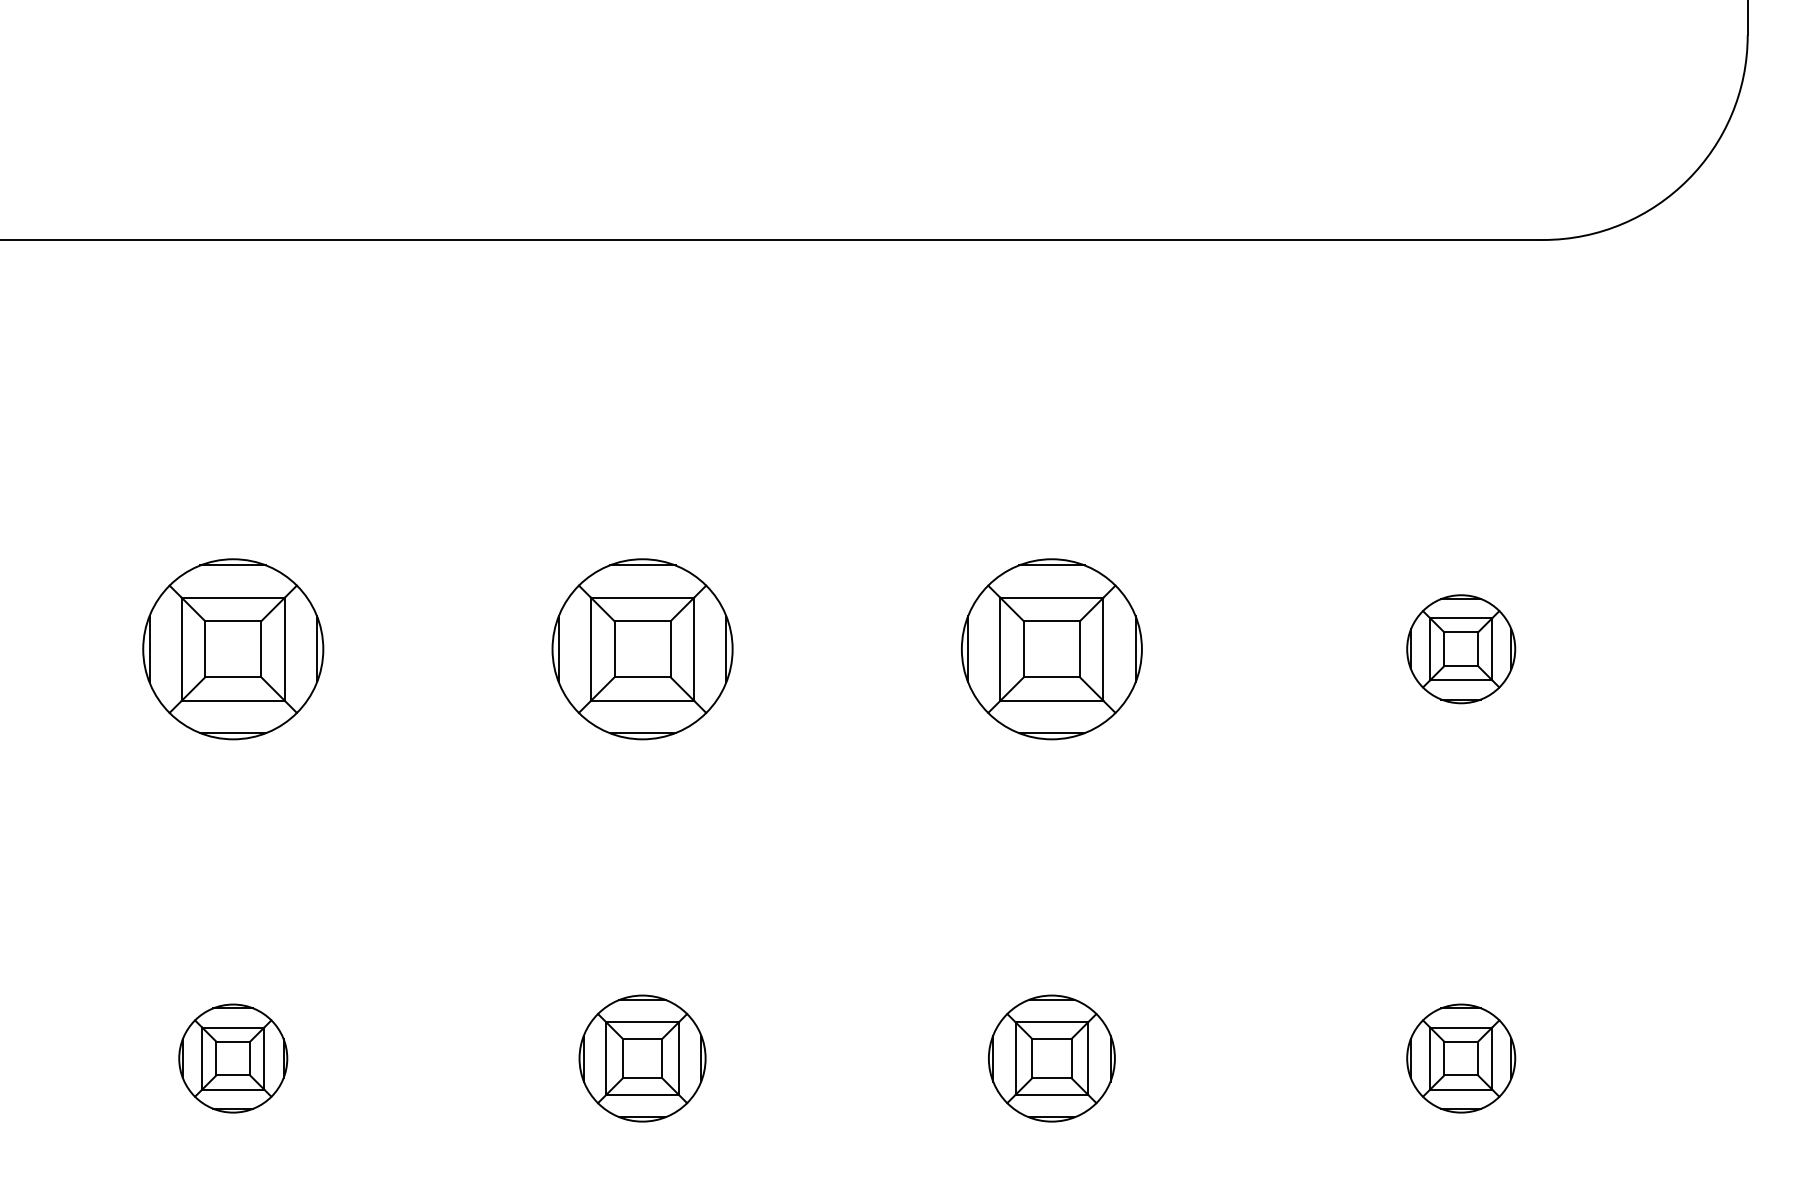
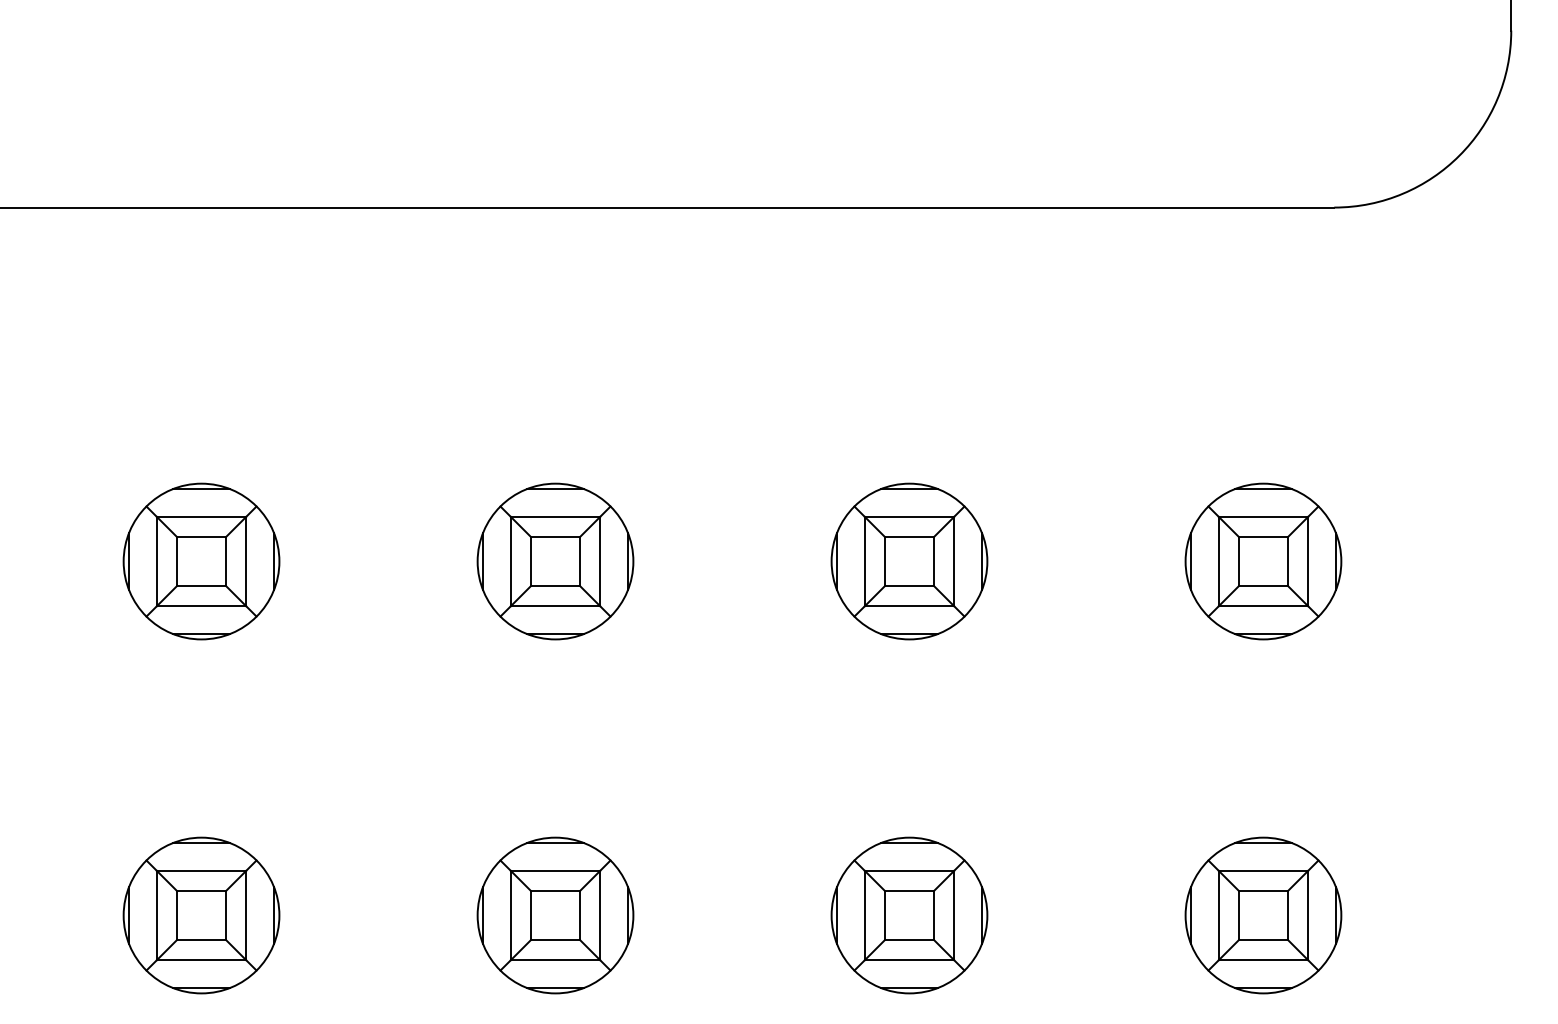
part: (1461, 649) -> (1263, 561), size x1.67
part: (233, 1058) -> (201, 915), size x1.67
part: (642, 1058) -> (555, 915), size x1.43
part: (1051, 1058) -> (909, 915), size x1.43
part: (1461, 1058) -> (1263, 915), size x1.67

